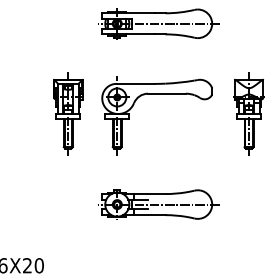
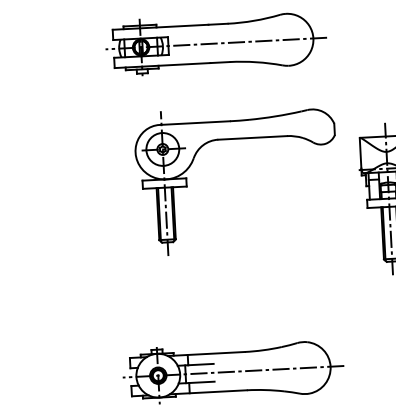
part: (156, 94) -> (233, 140), moved
part: (68, 113) -> (60, 214), removed

